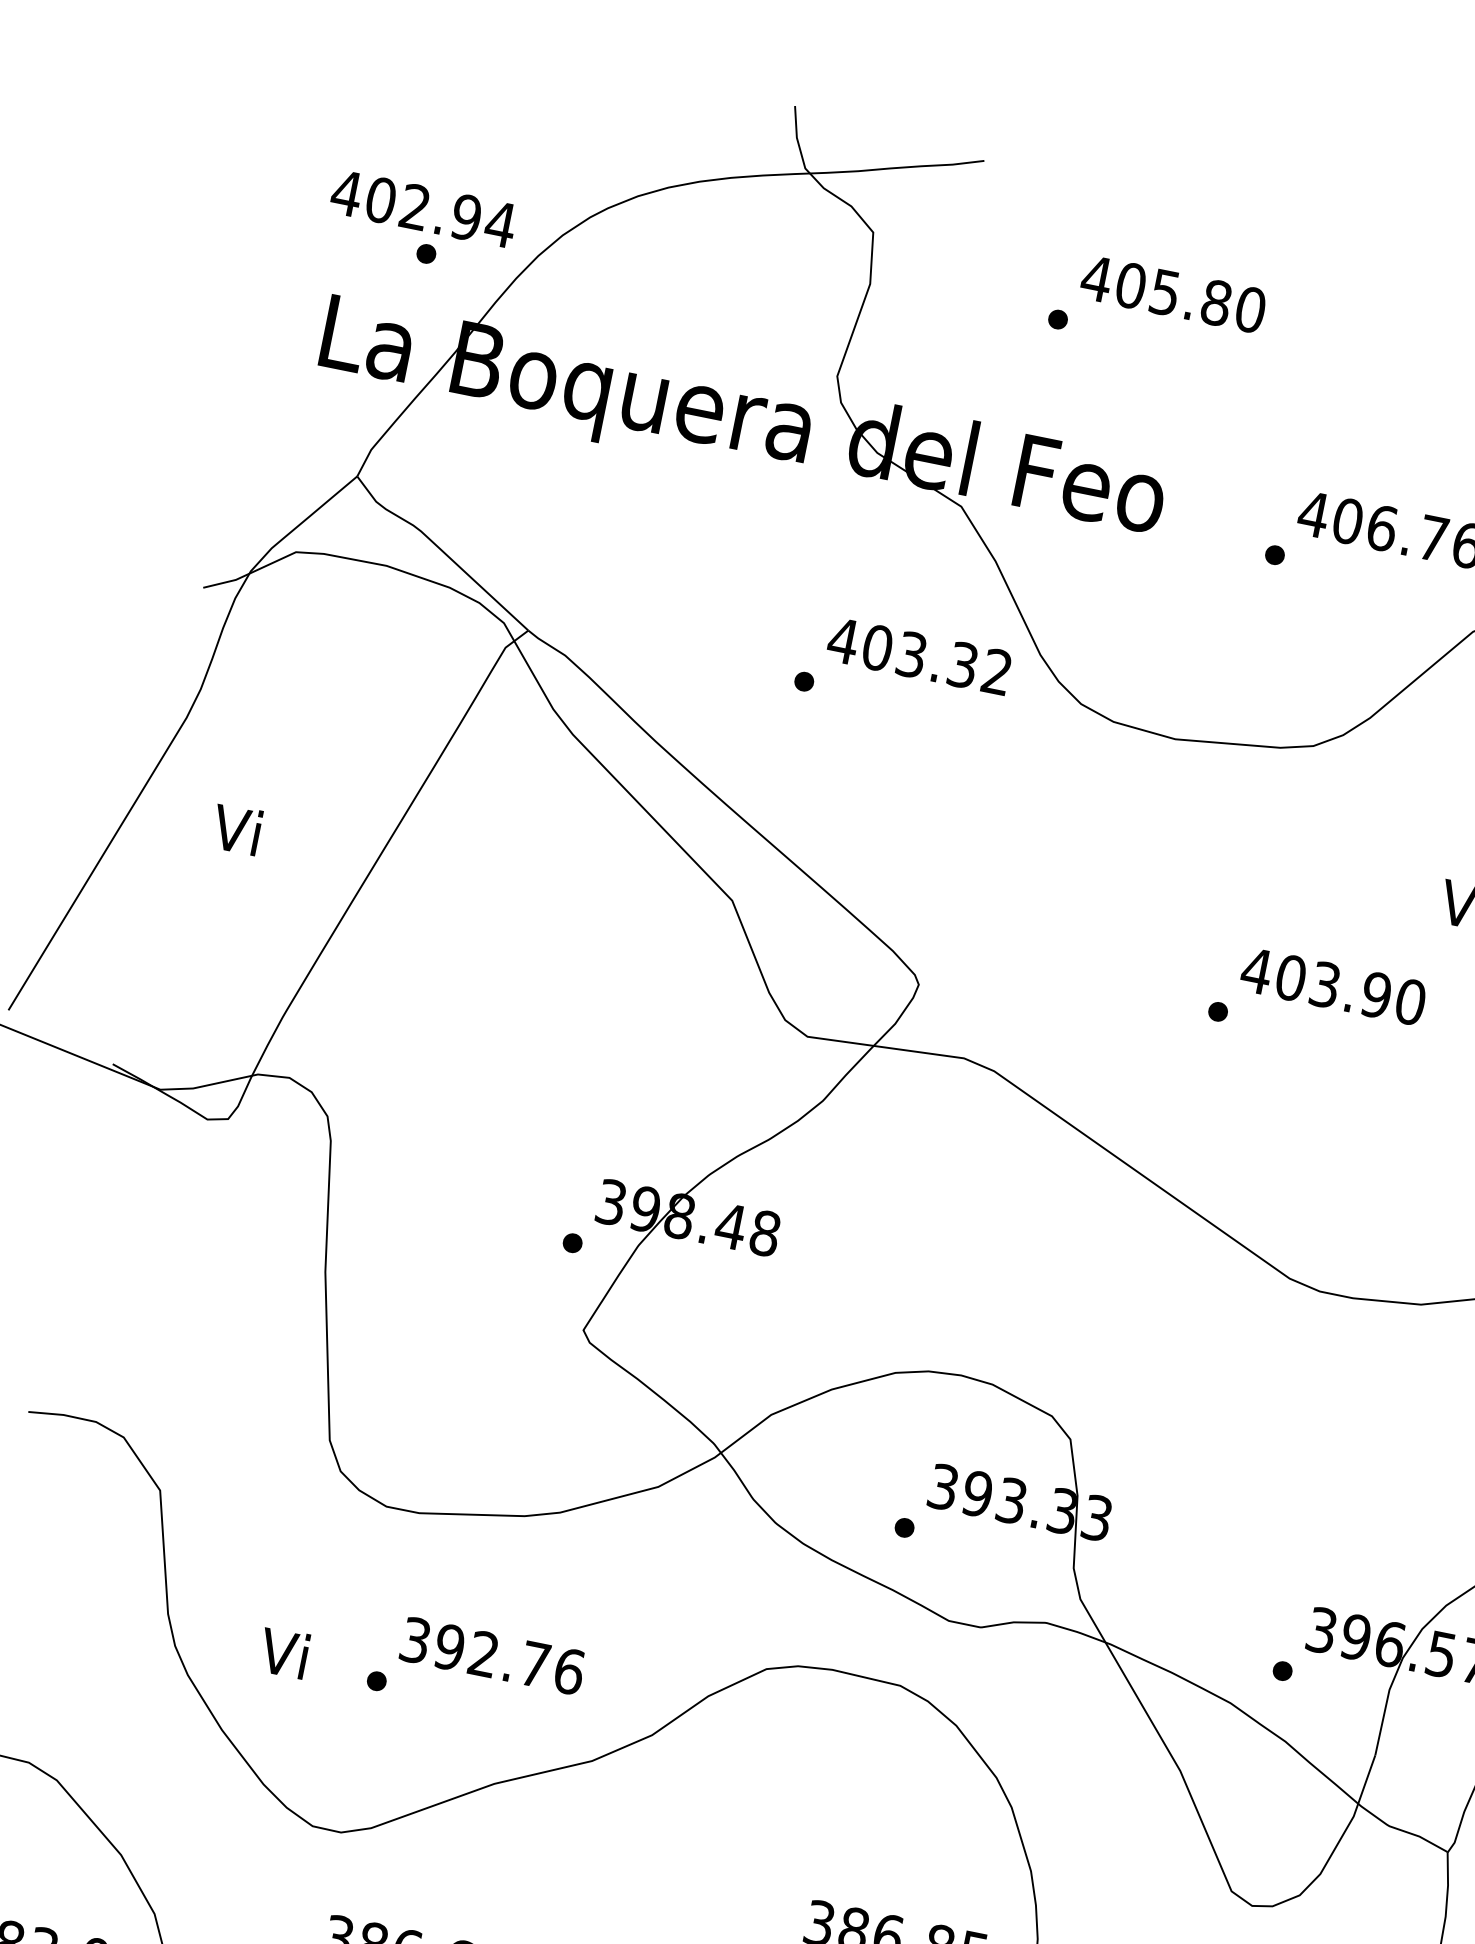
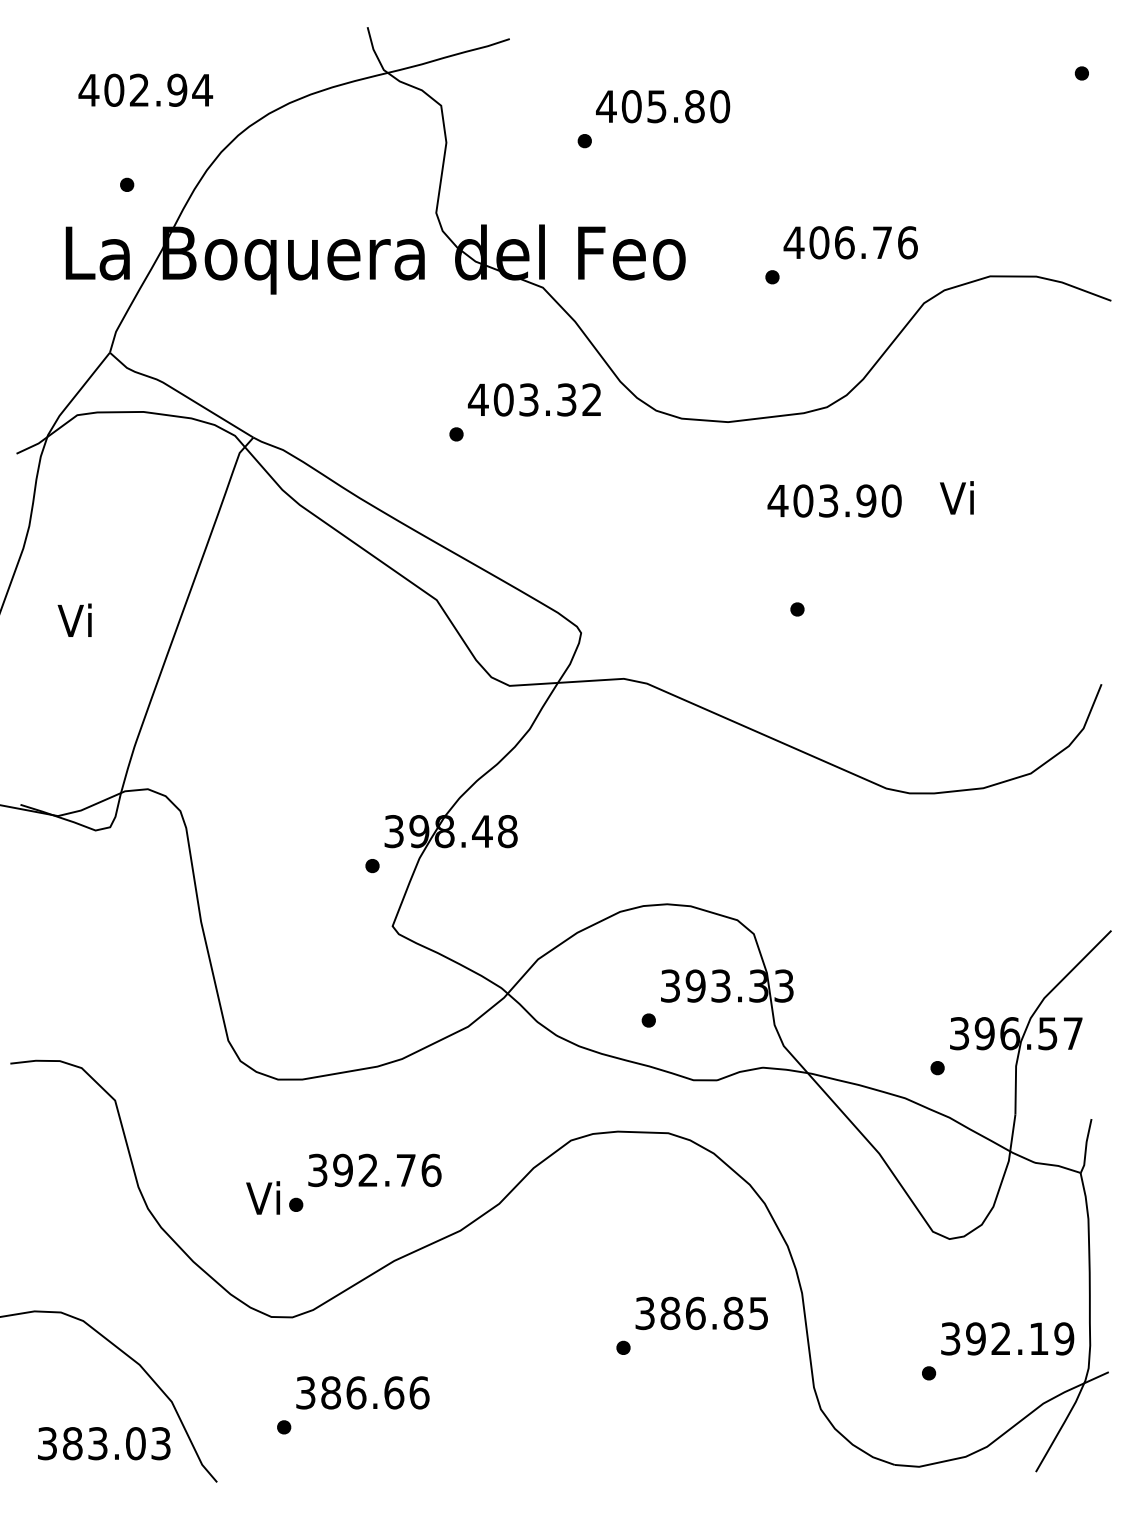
text: (423, 207) -> (145, 89), moved
text: (1333, 985) -> (834, 500), moved
text: (283, 1651) -> (262, 1197), moved

